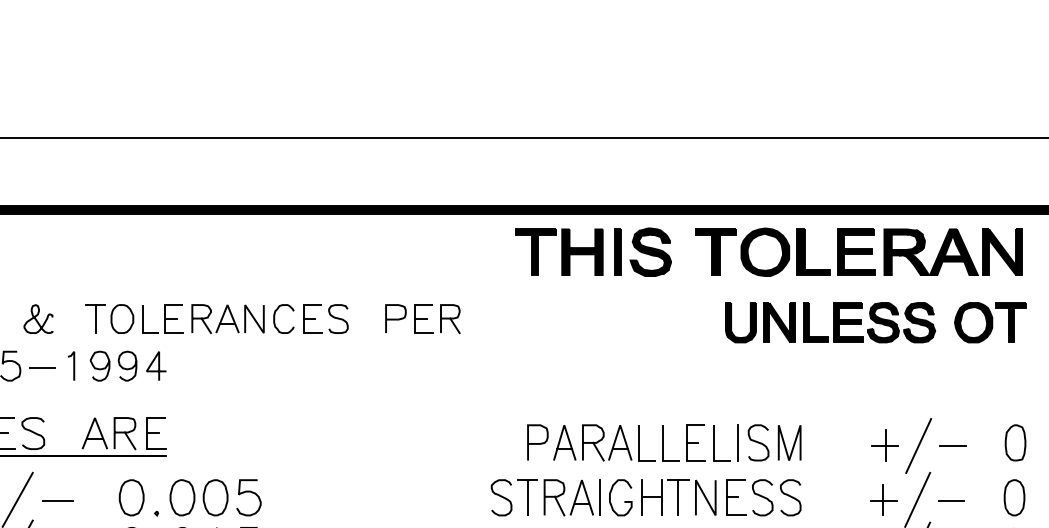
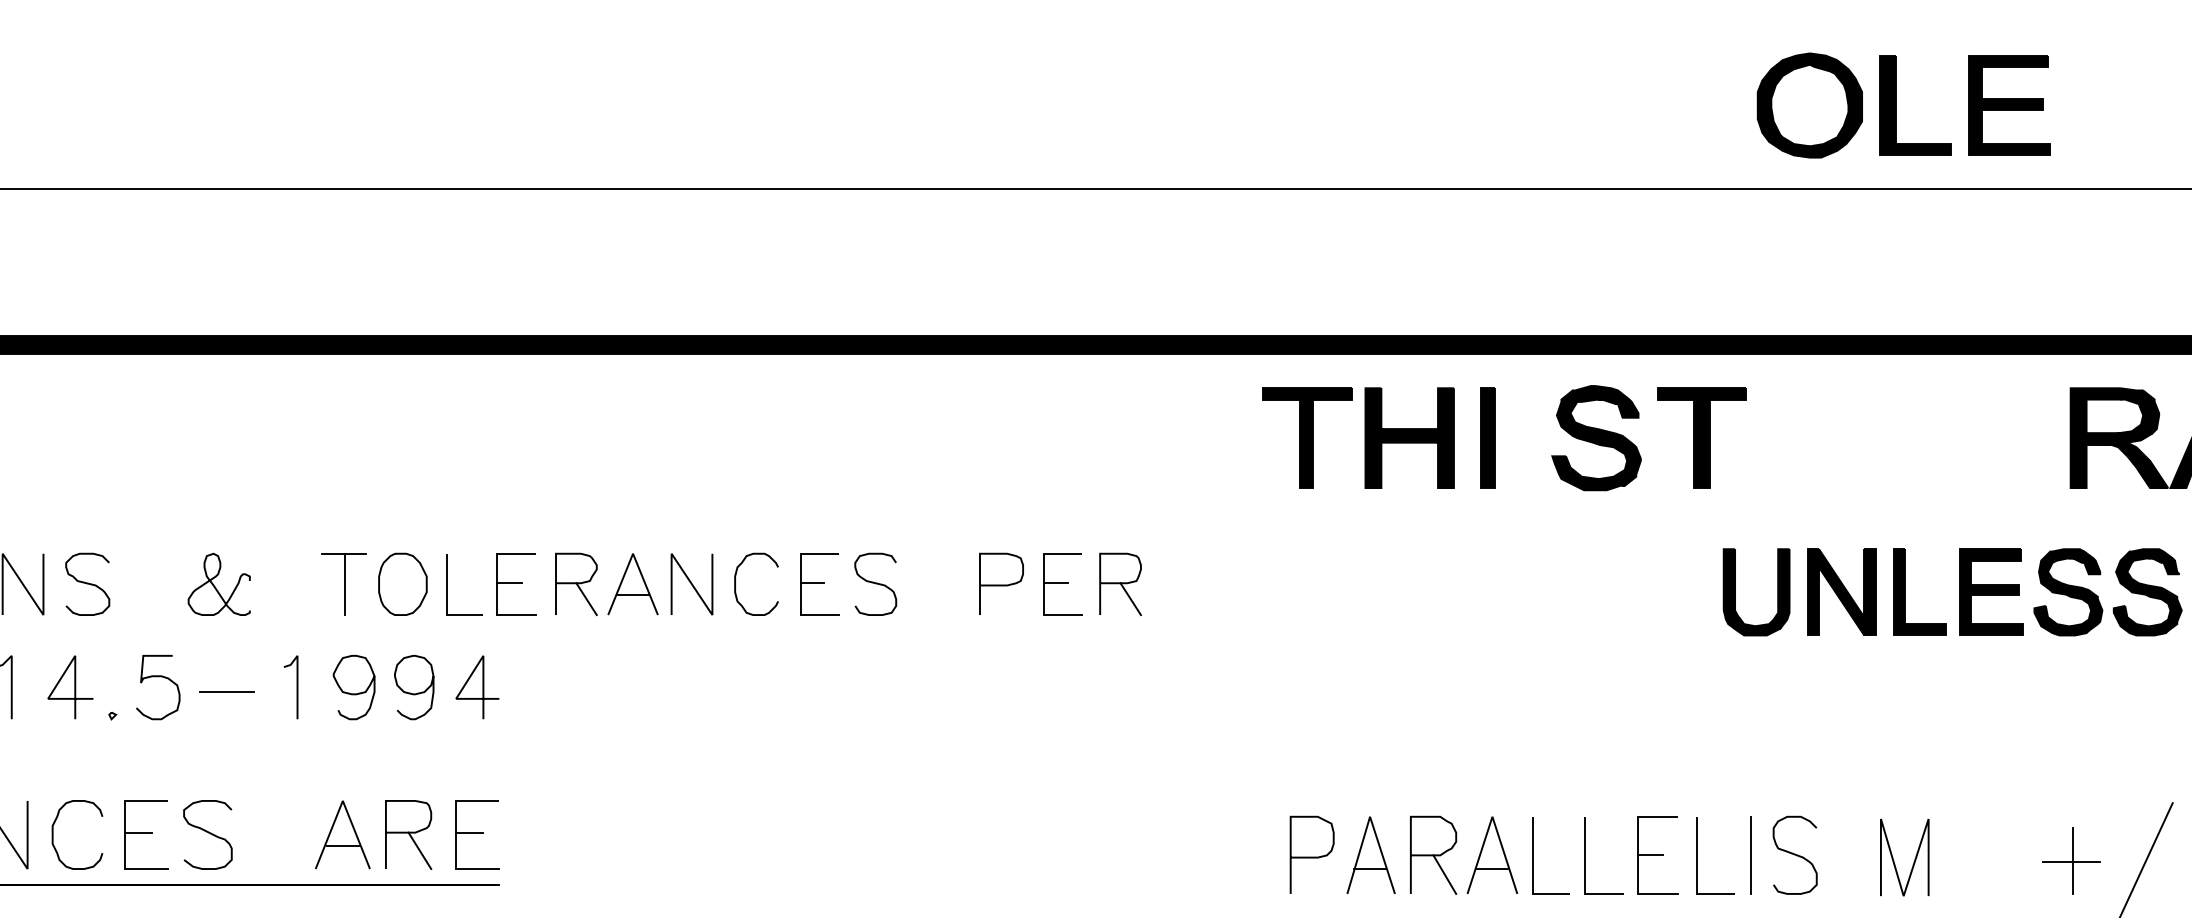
part: (650, 251) -> (1595, 436), moved
part: (807, 251) -> (1902, 103), moved
line: (785, 443) -> (1895, 858), moved

